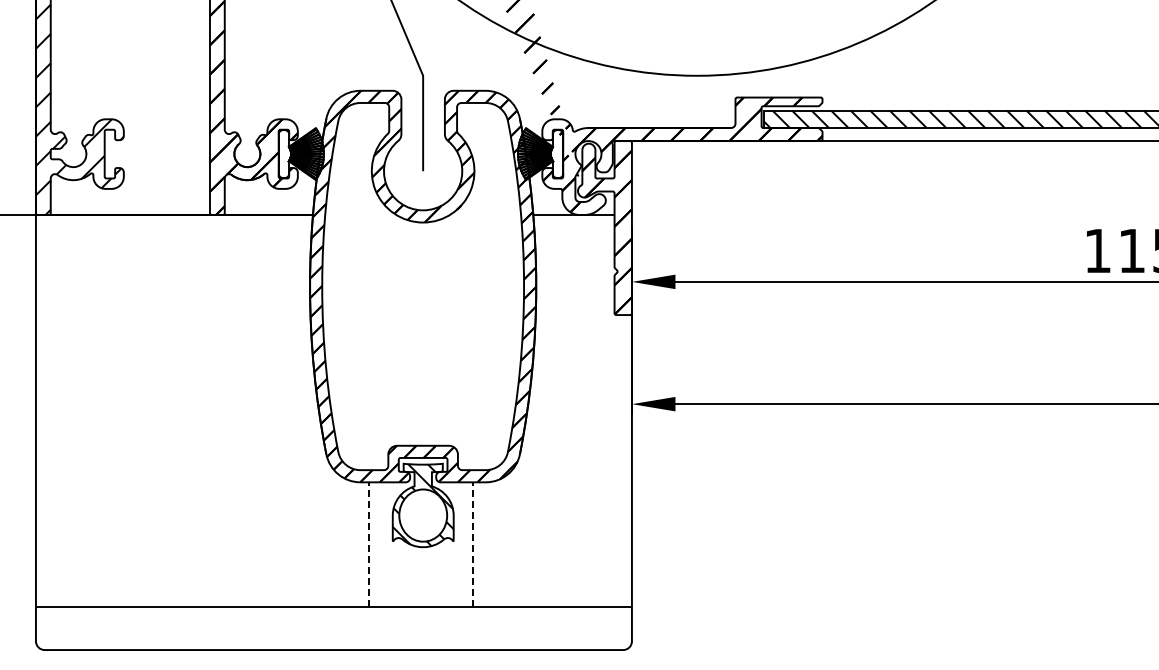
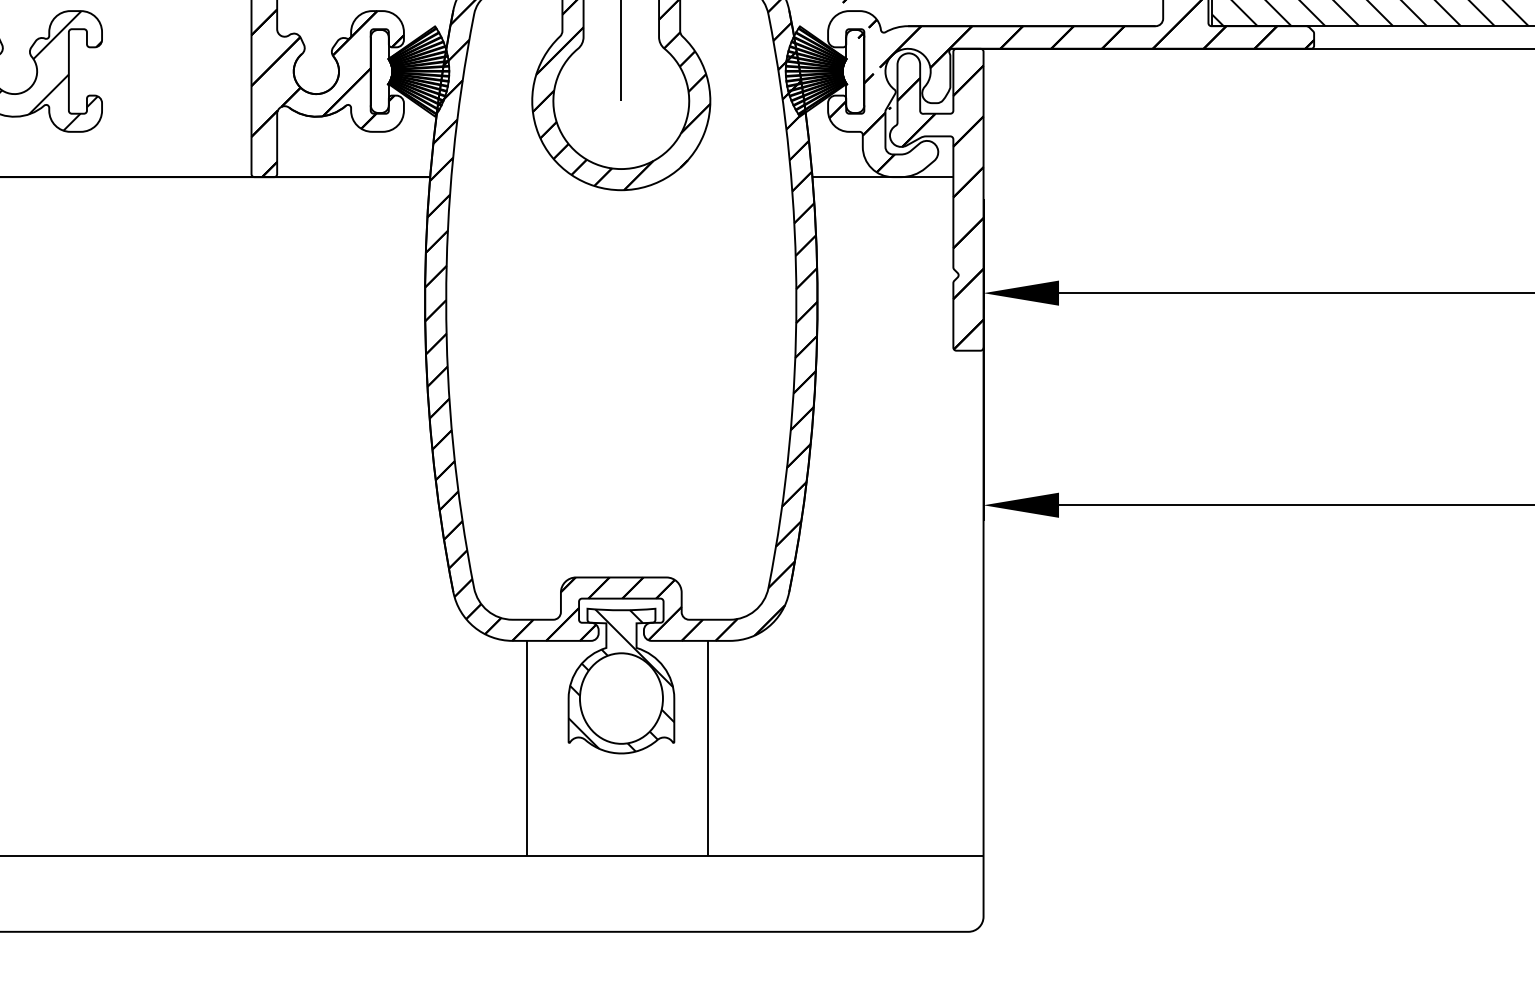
line: (368, 543) -> (526, 746), dashed -> solid
line: (473, 543) -> (708, 746), dashed -> solid

